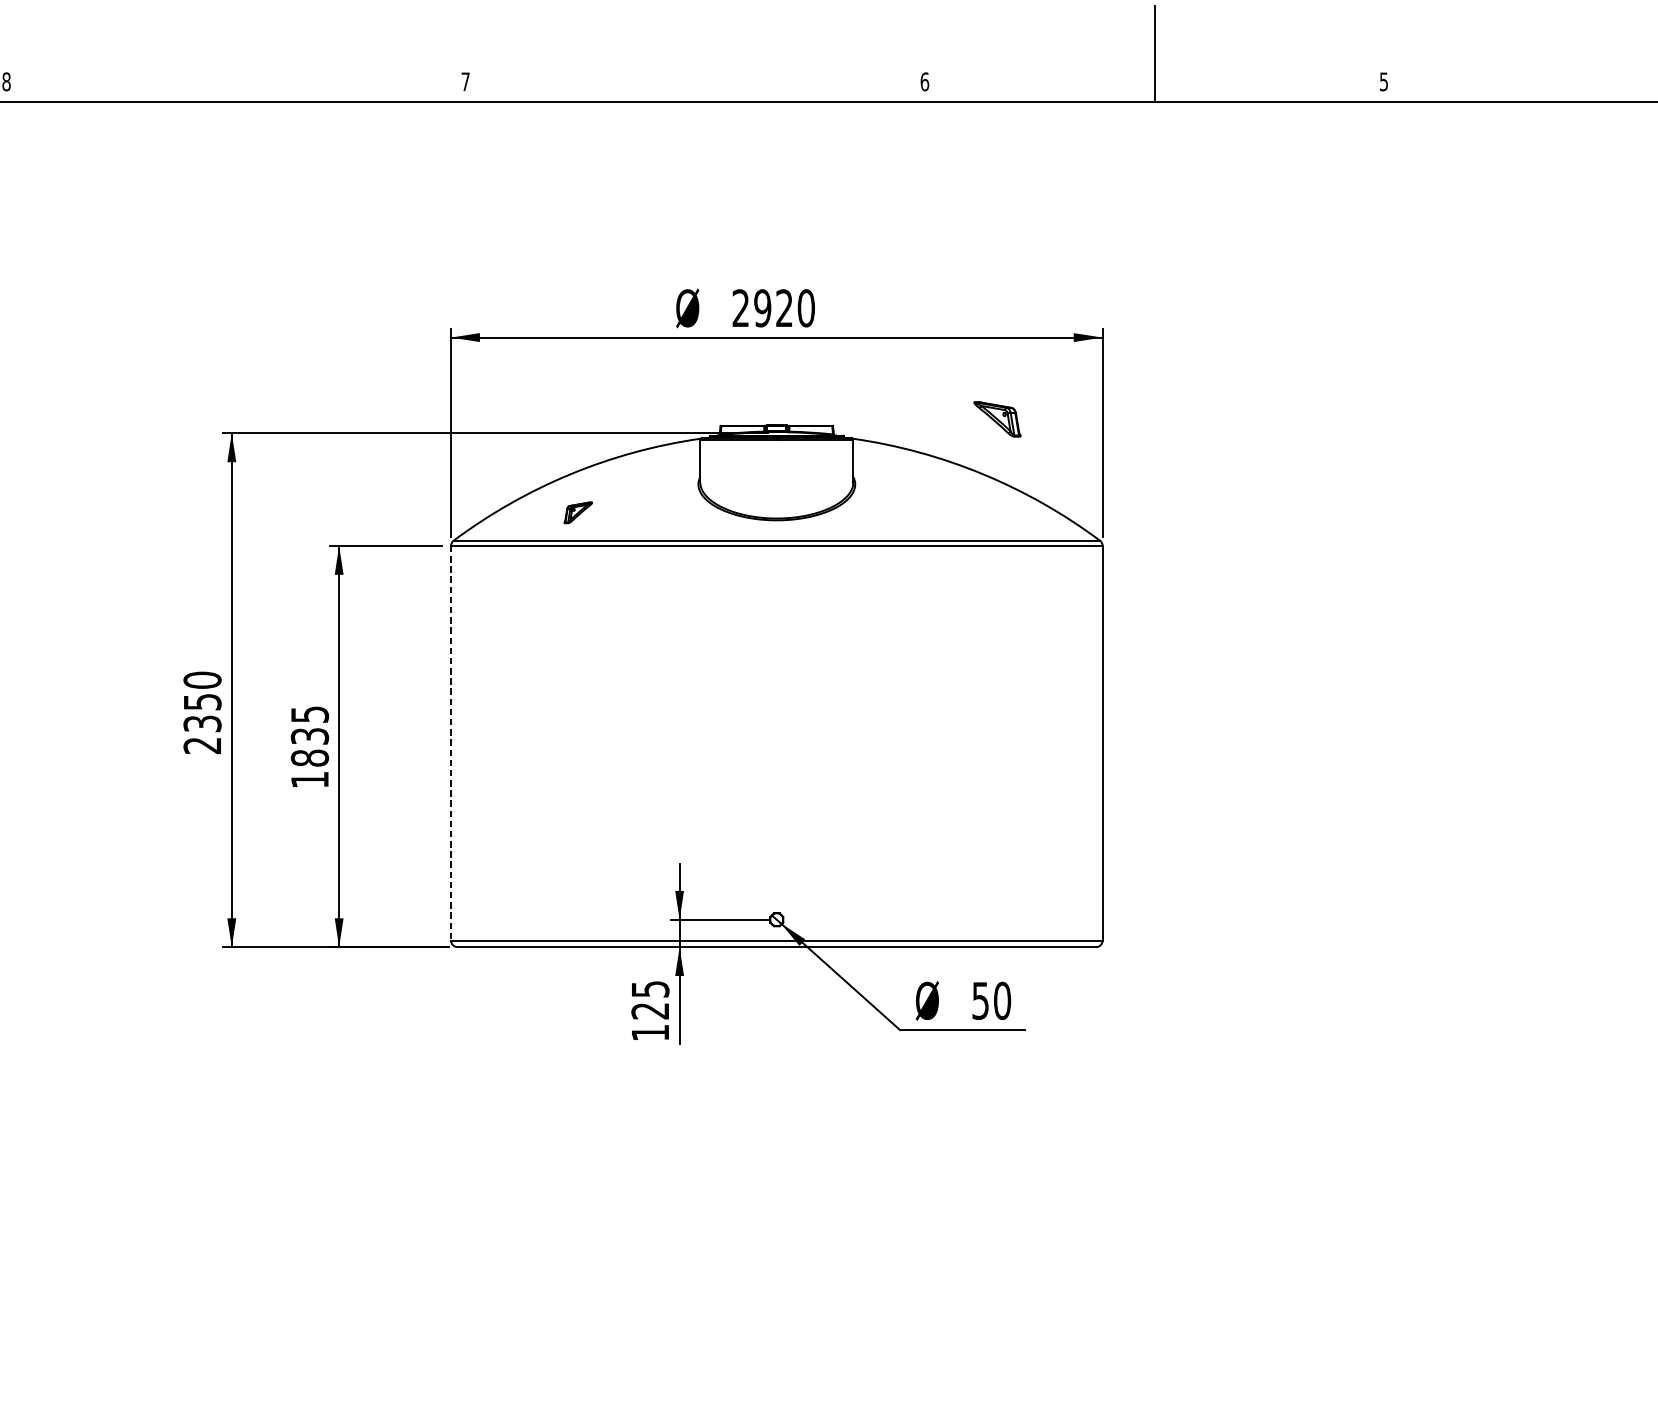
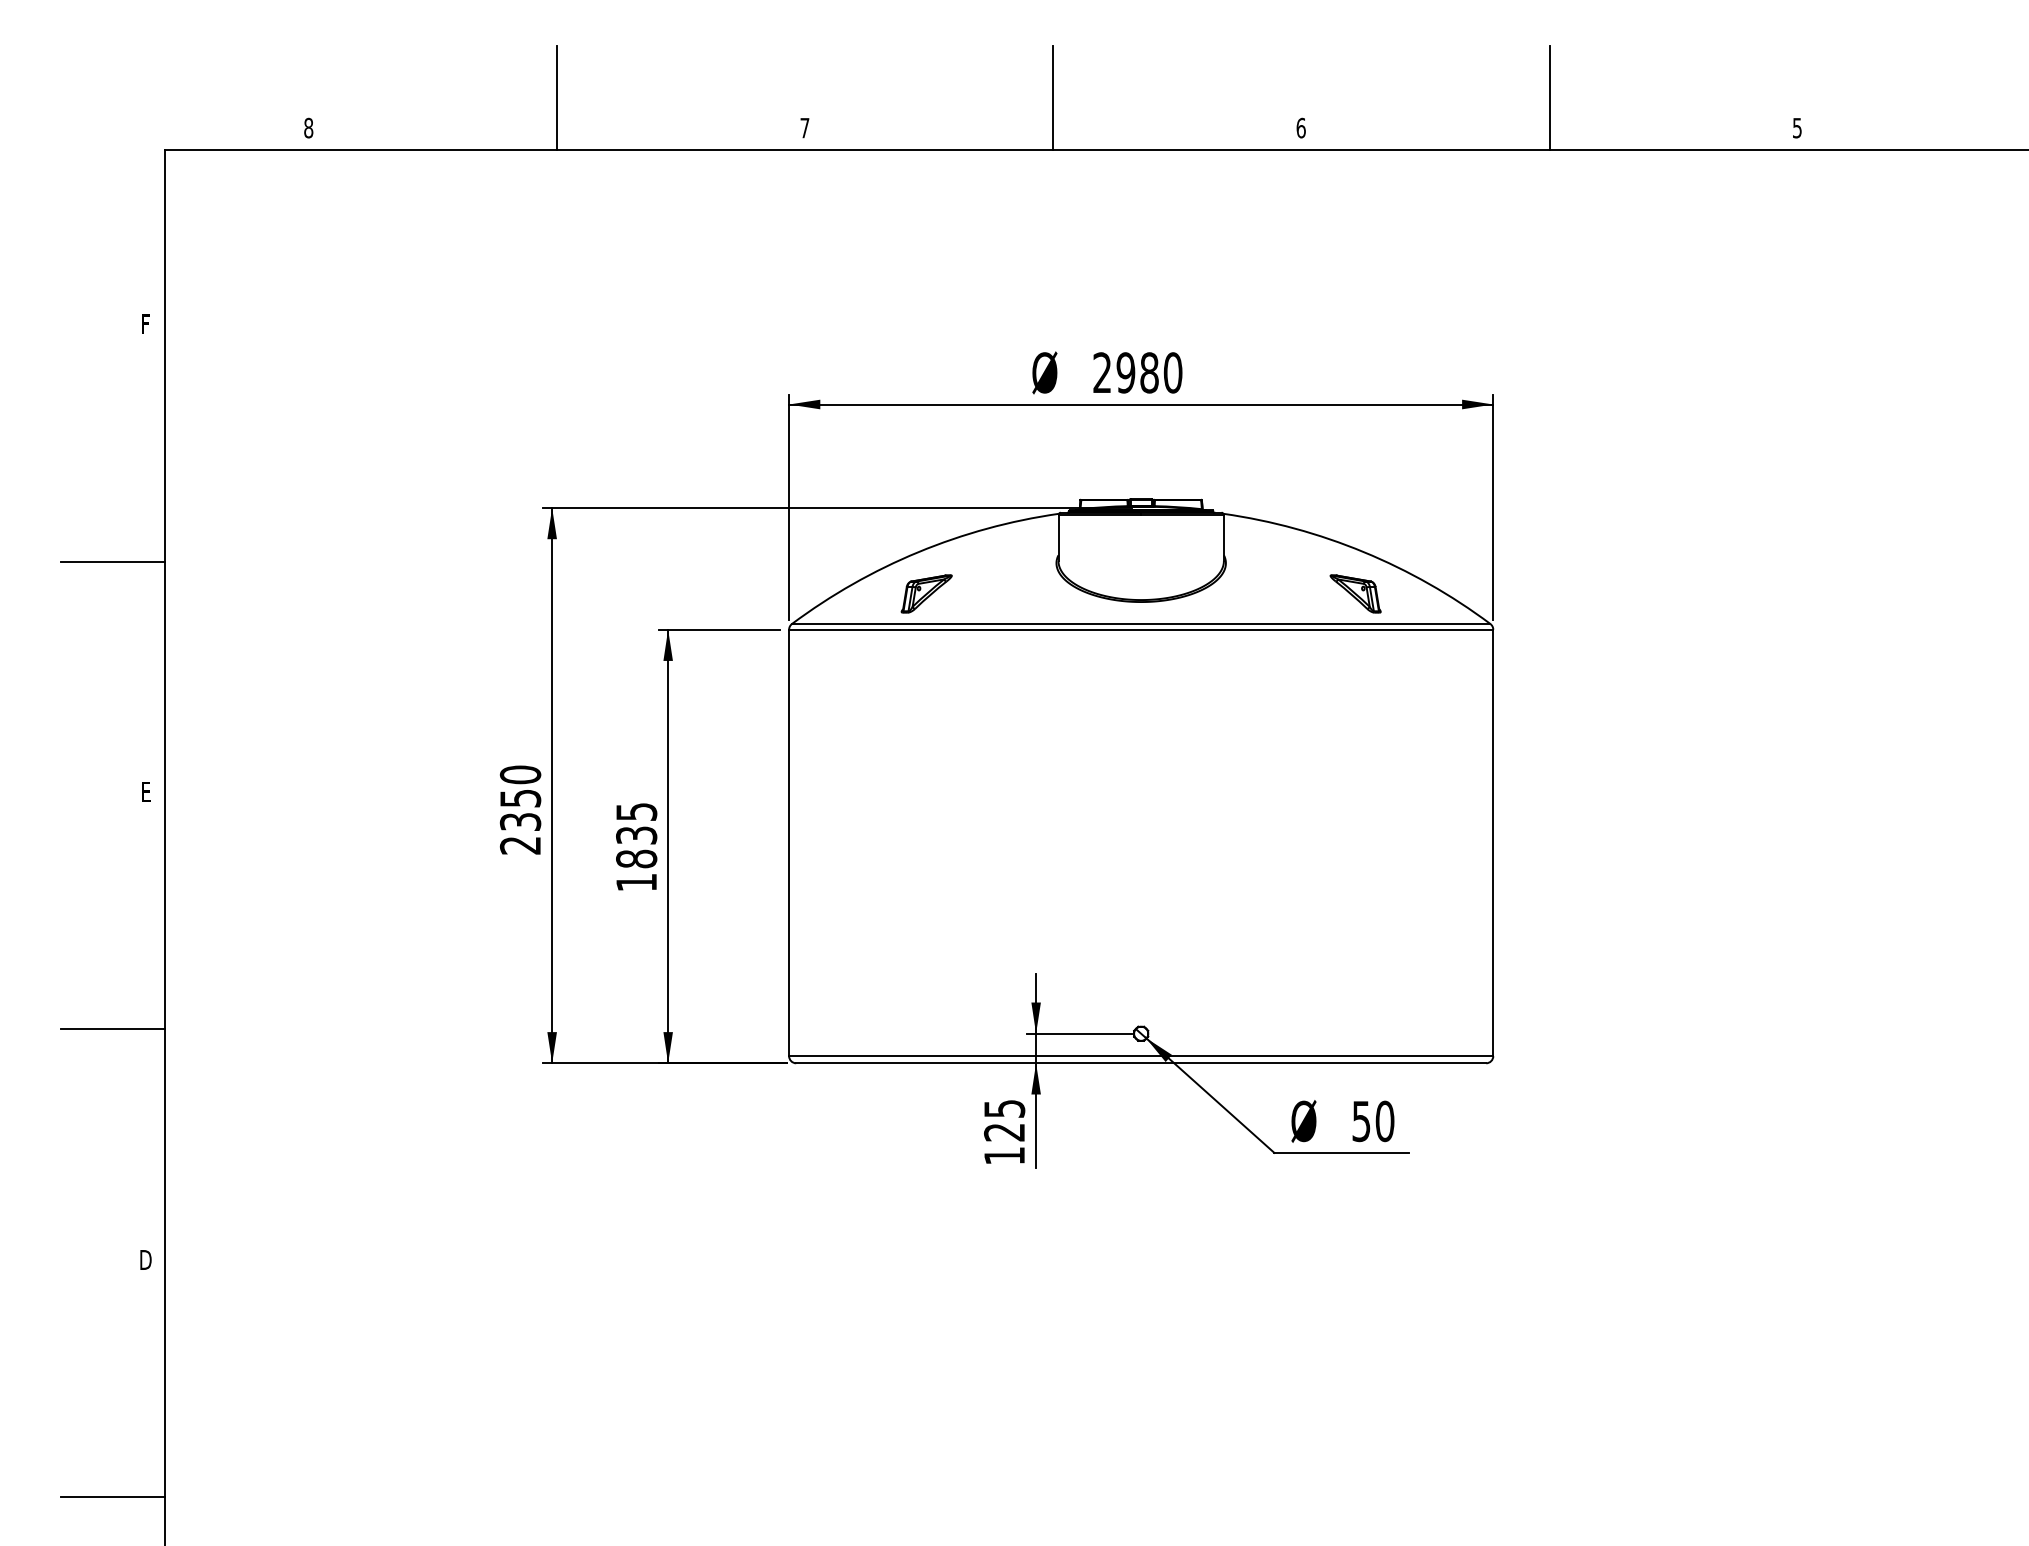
line: (236, 54) -> (557, 98), added
line: (695, 54) -> (1053, 98), added
text: (784, 307) -> (1149, 372), 2920 -> 2980
part: (997, 418) -> (1355, 593), moved
part: (578, 512) -> (926, 593), size x1.67
line: (451, 743) -> (789, 843), dashed -> solid

